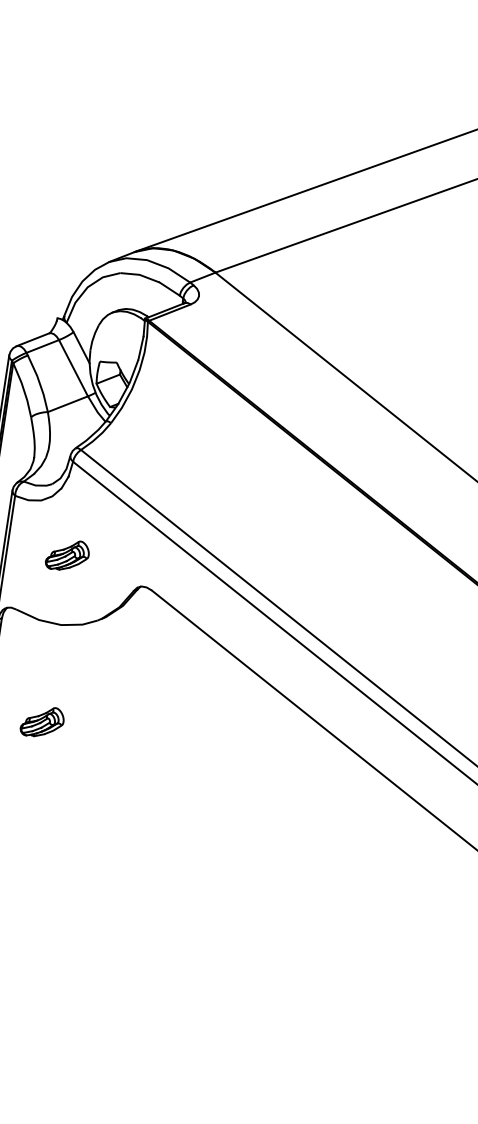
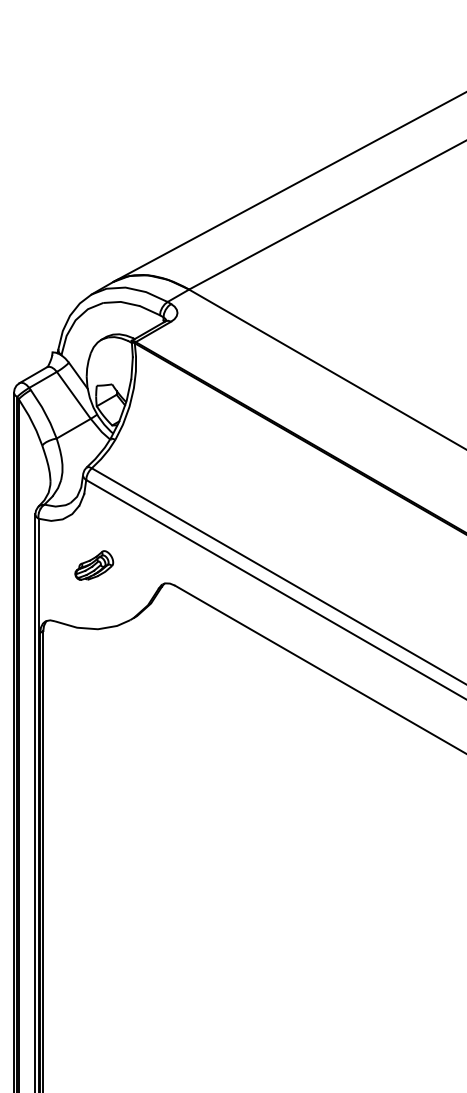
part: (42, 722) -> (94, 719), removed

